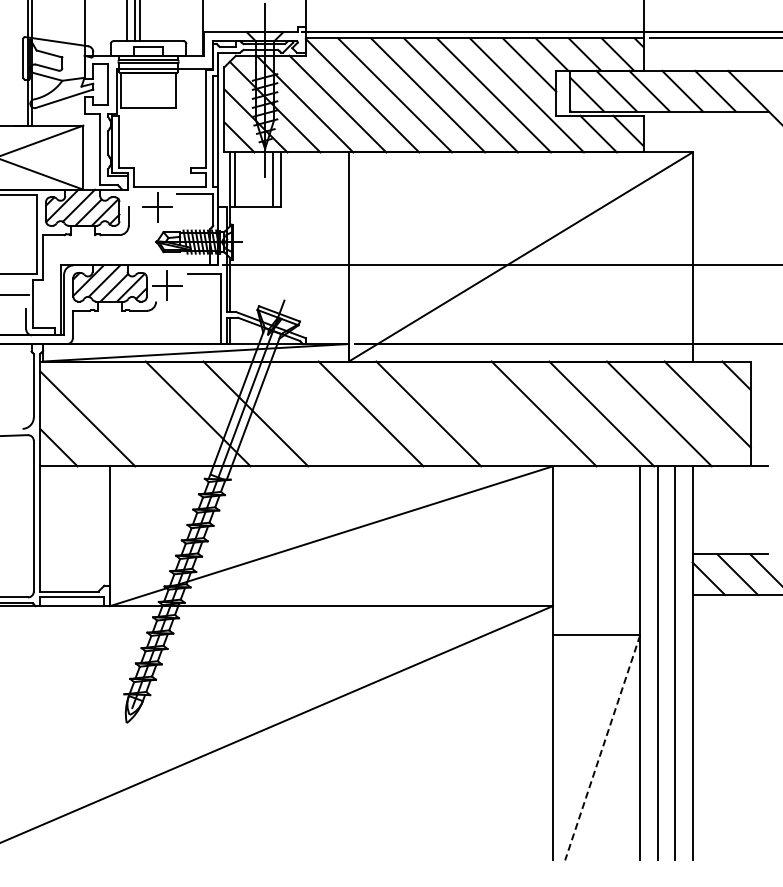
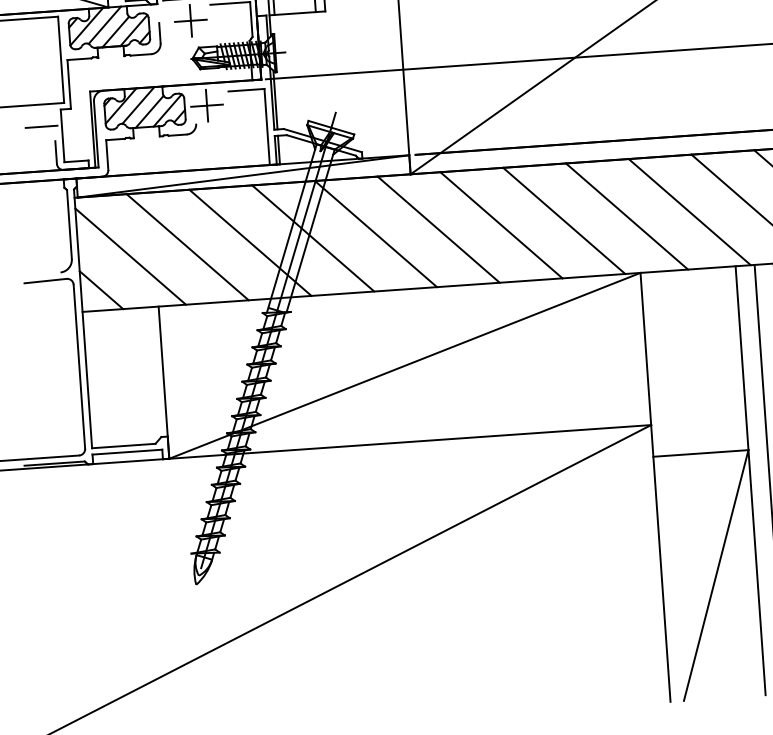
line: (140, 413) -> (187, 246), added
line: (313, 413) -> (375, 233), added
line: (486, 413) -> (564, 220), added
line: (602, 747) -> (715, 575), dashed -> solid

